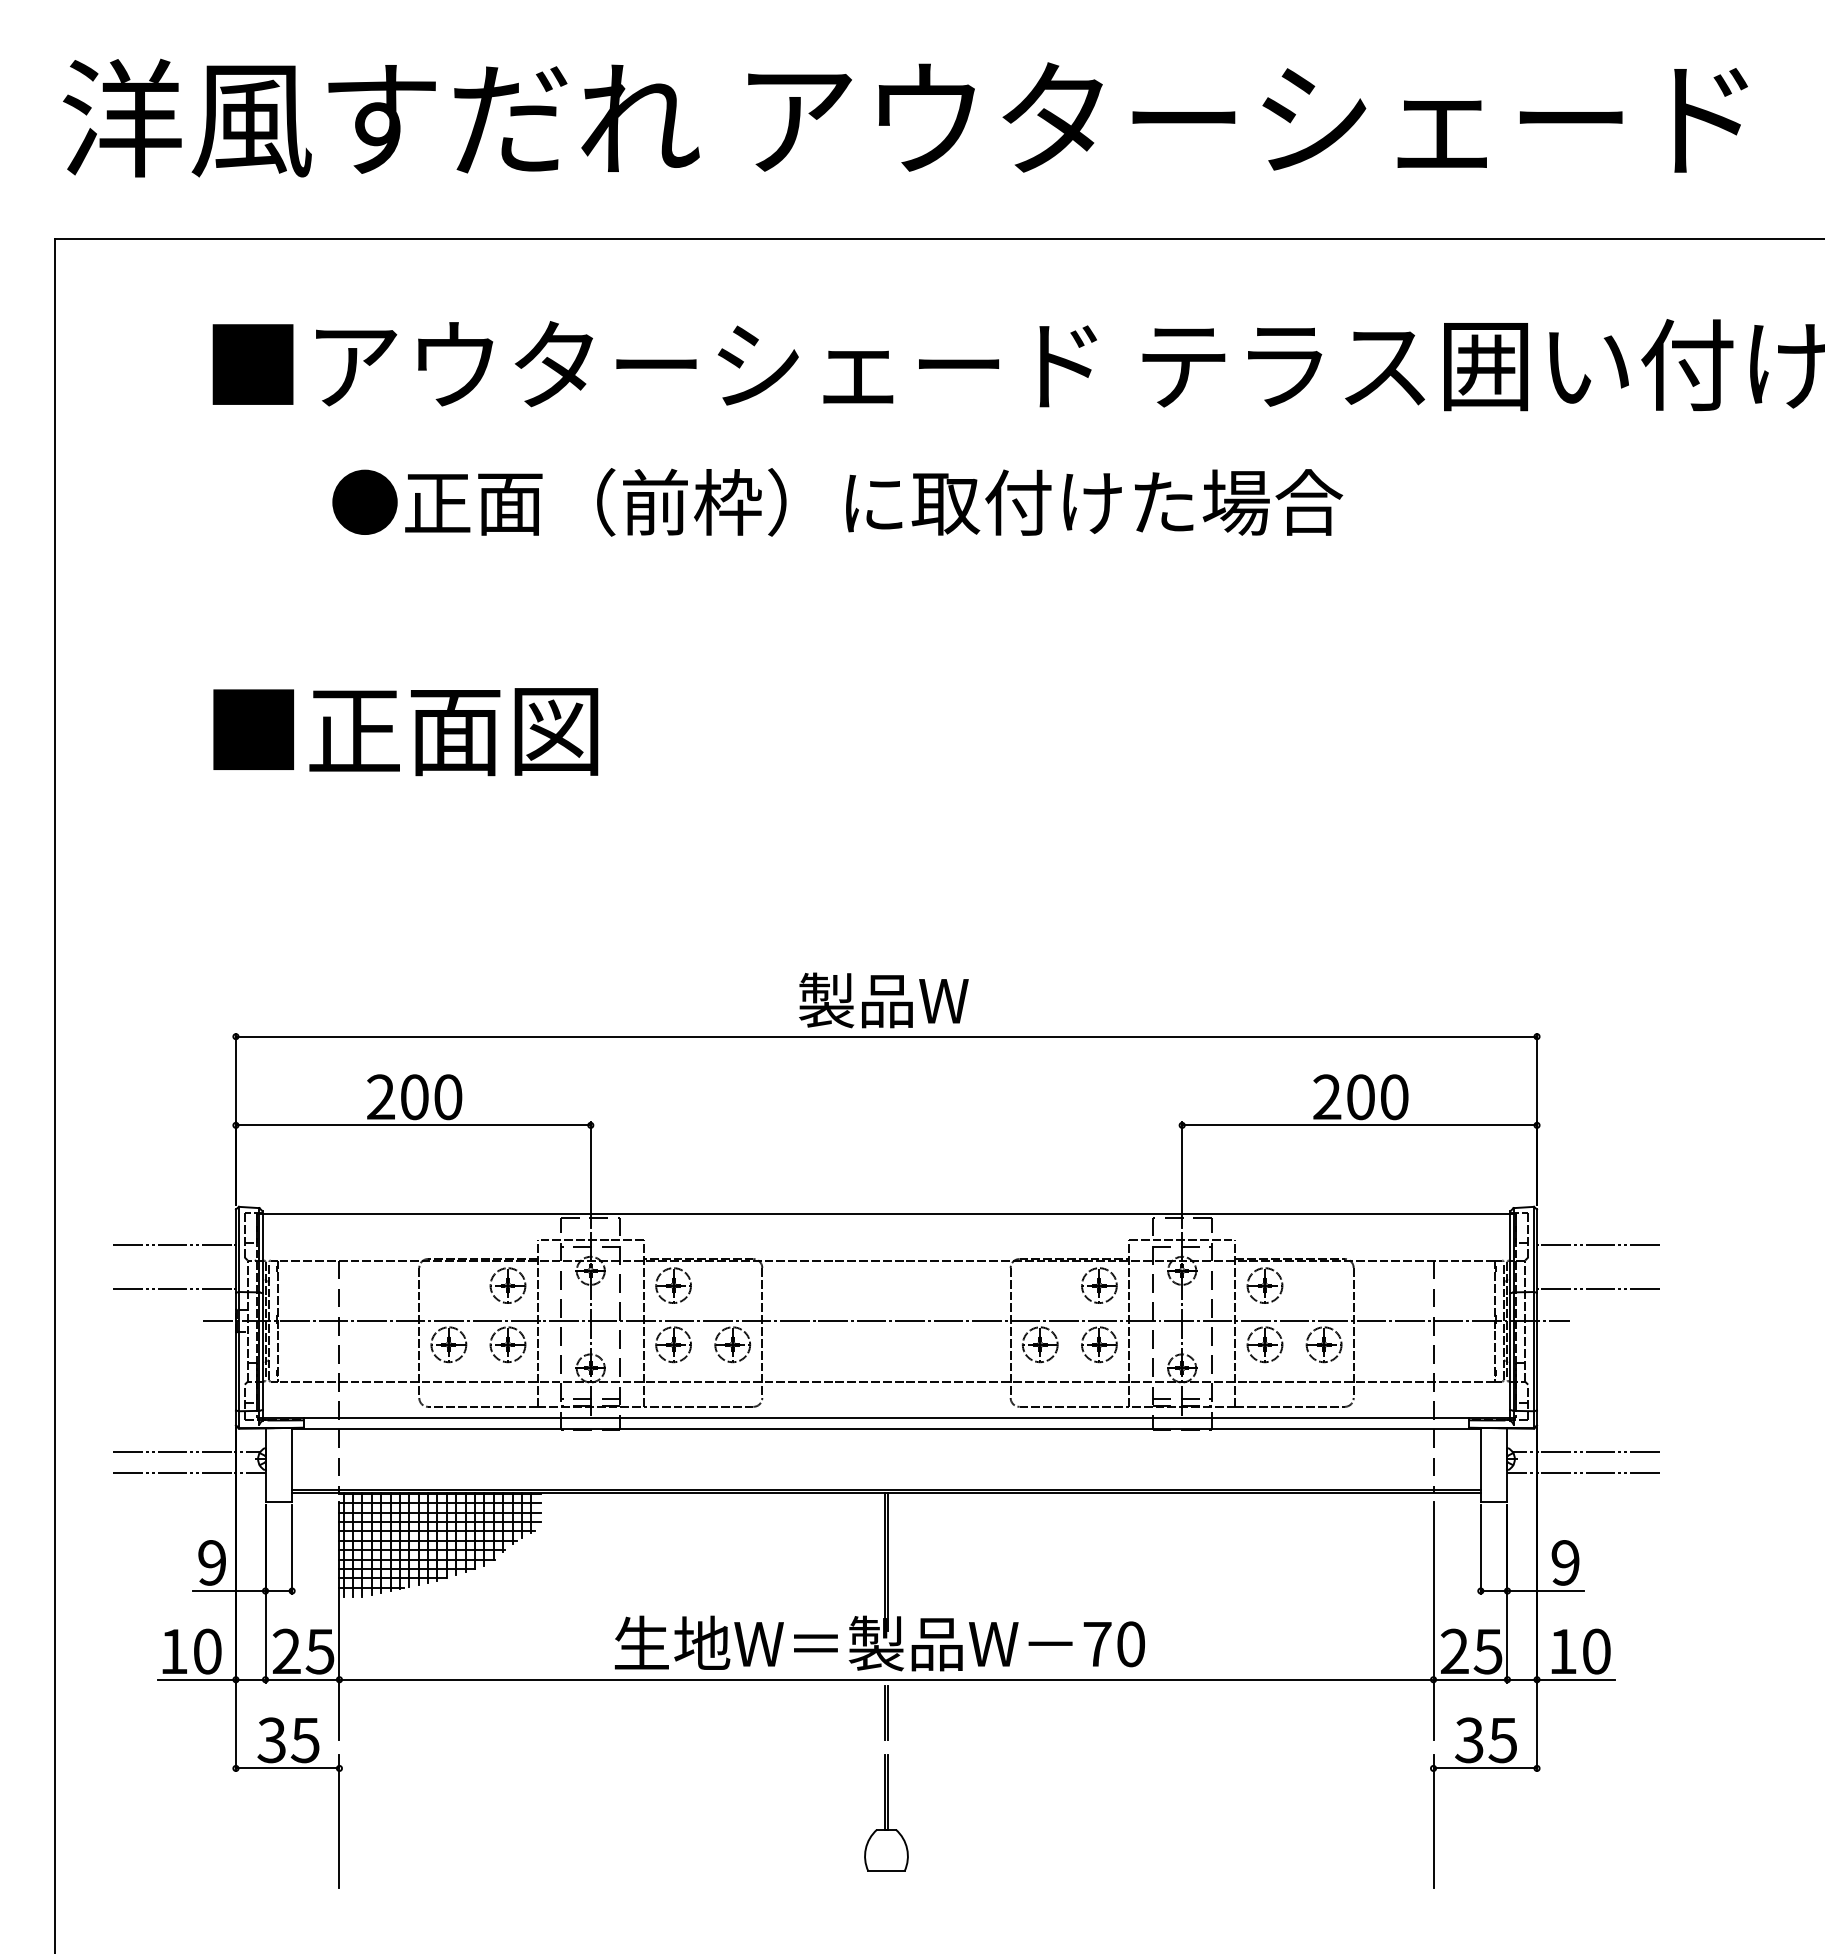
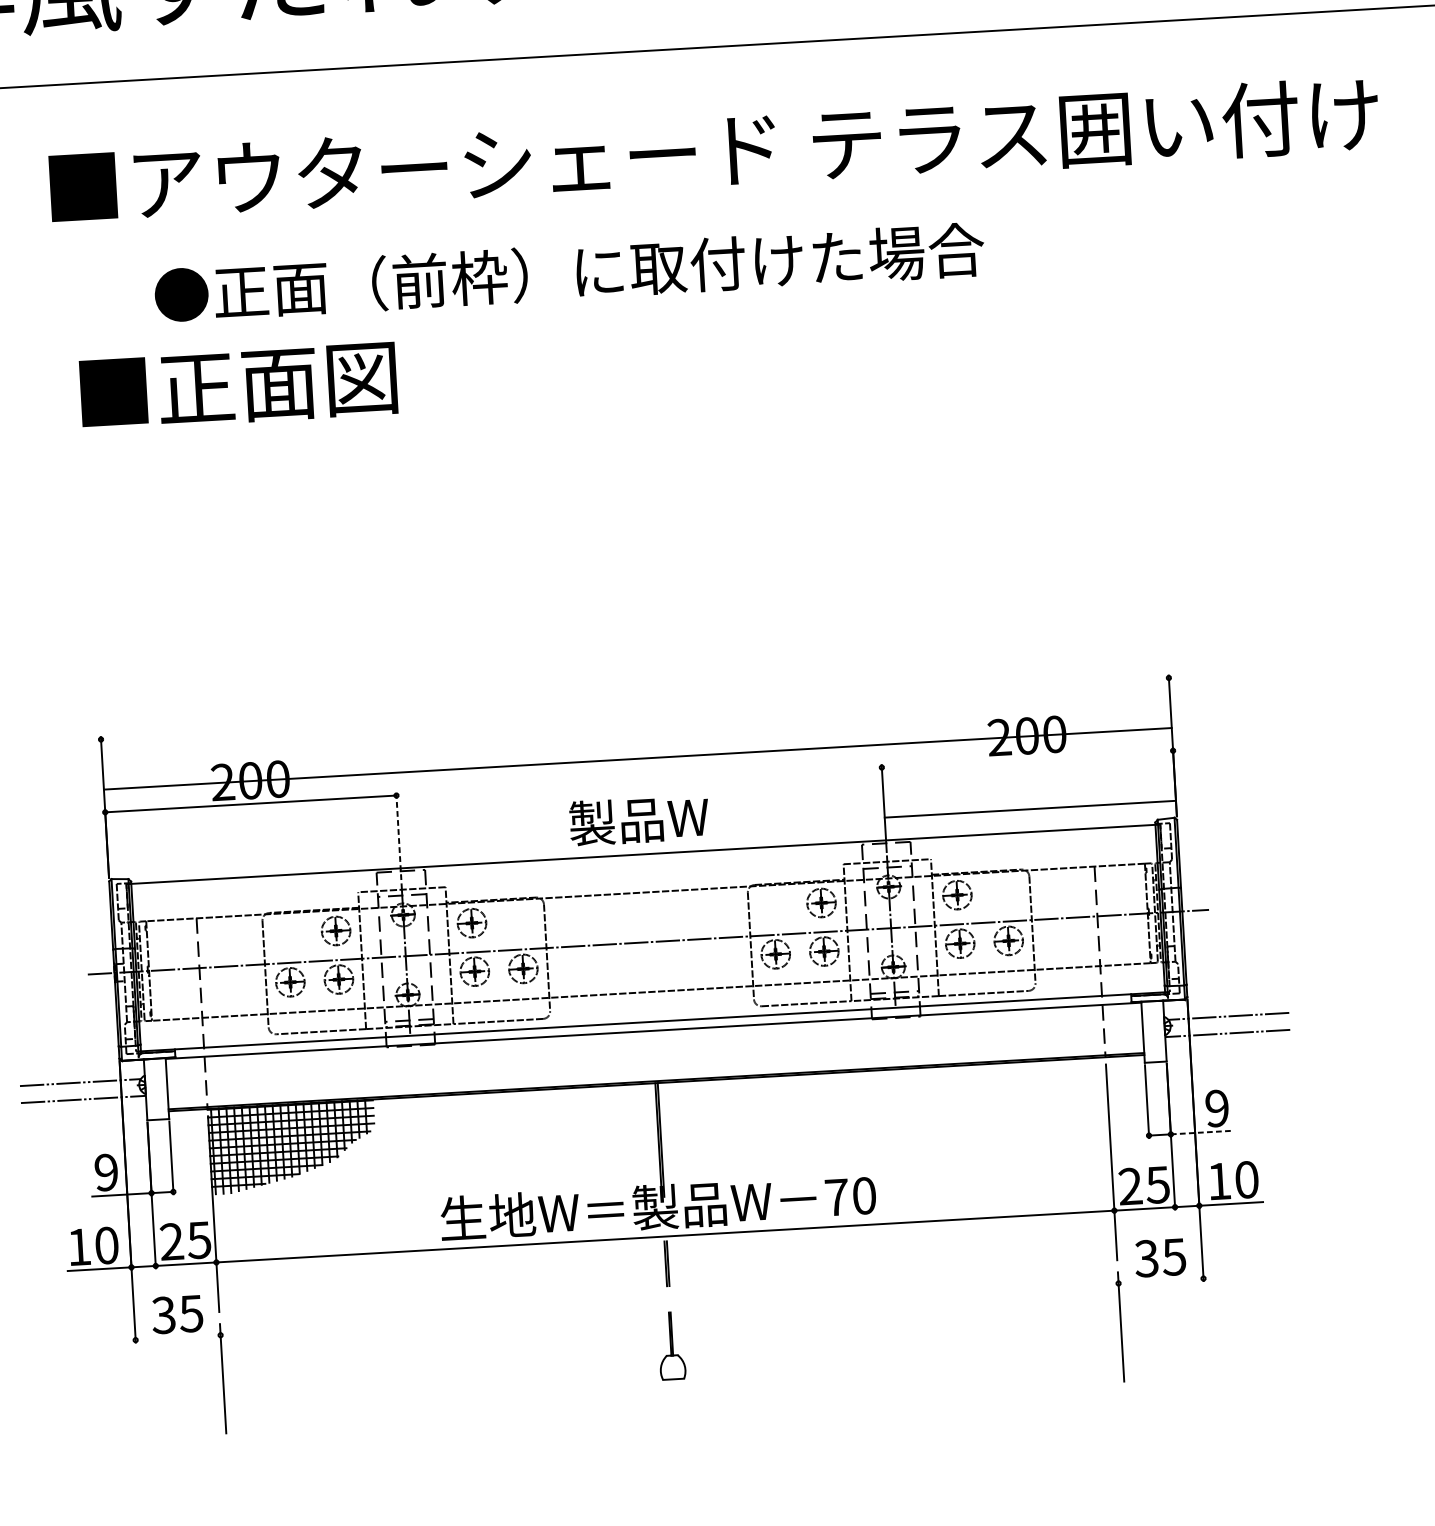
text: (405, 732) -> (238, 387), moved
text: (883, 1000) -> (638, 820), moved
line: (886, 1036) -> (637, 758), moved
line: (1359, 1125) -> (1030, 809), moved
line: (590, 1175) -> (398, 836), solid -> dashed
line: (174, 1244) -> (60, 913), removed
line: (1598, 1244) -> (1229, 845), removed
line: (174, 1289) -> (62, 949), removed
line: (1598, 1289) -> (1231, 882), removed
line: (1546, 1591) -> (1202, 1132), solid -> dashed
line: (287, 1768) -> (178, 1337), removed
line: (1485, 1768) -> (1161, 1281), removed
part: (886, 1812) -> (671, 1345), size x0.7

